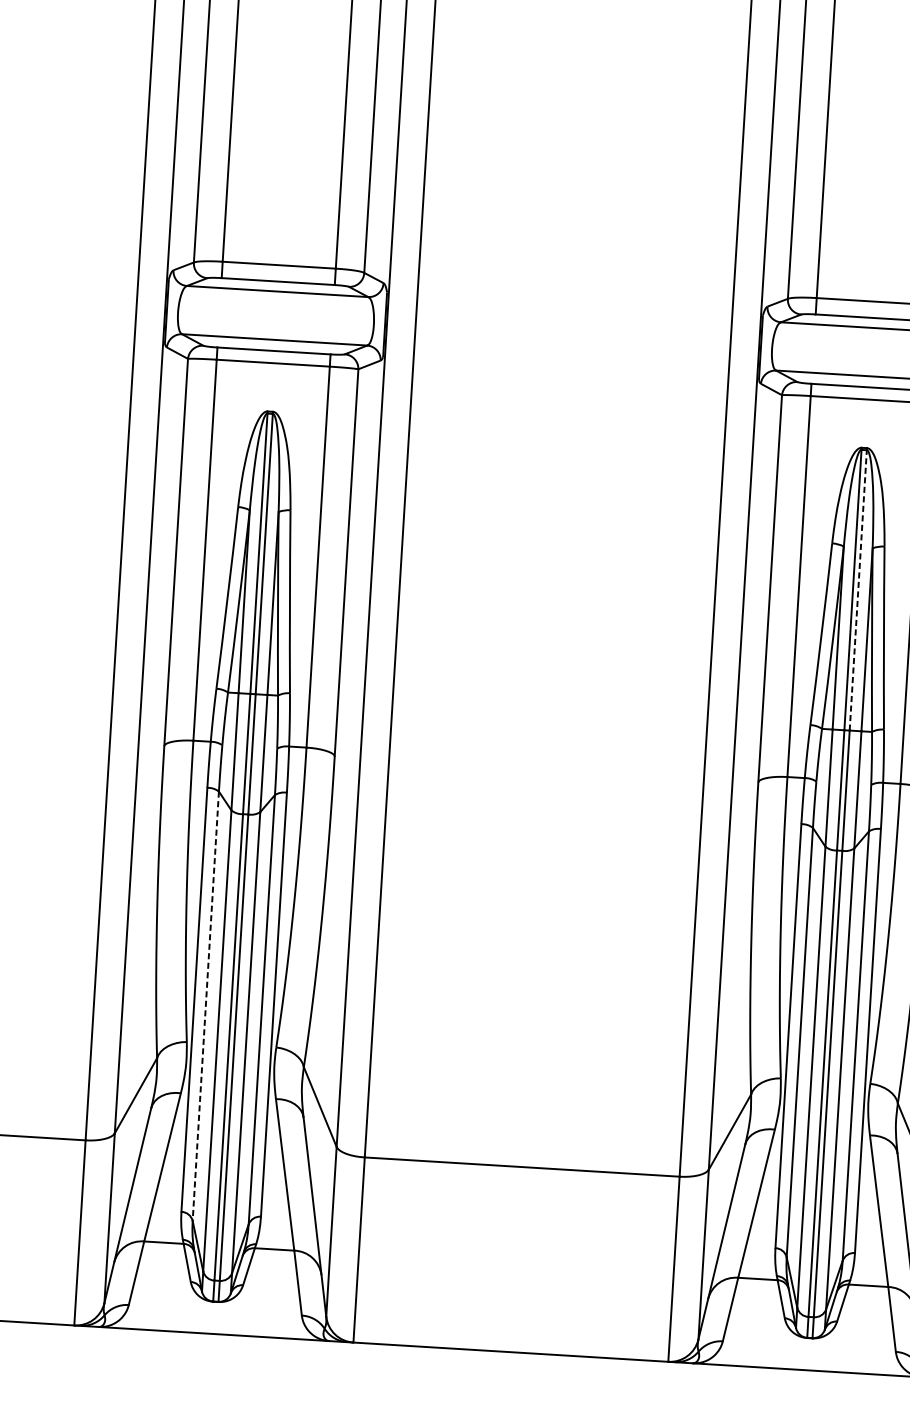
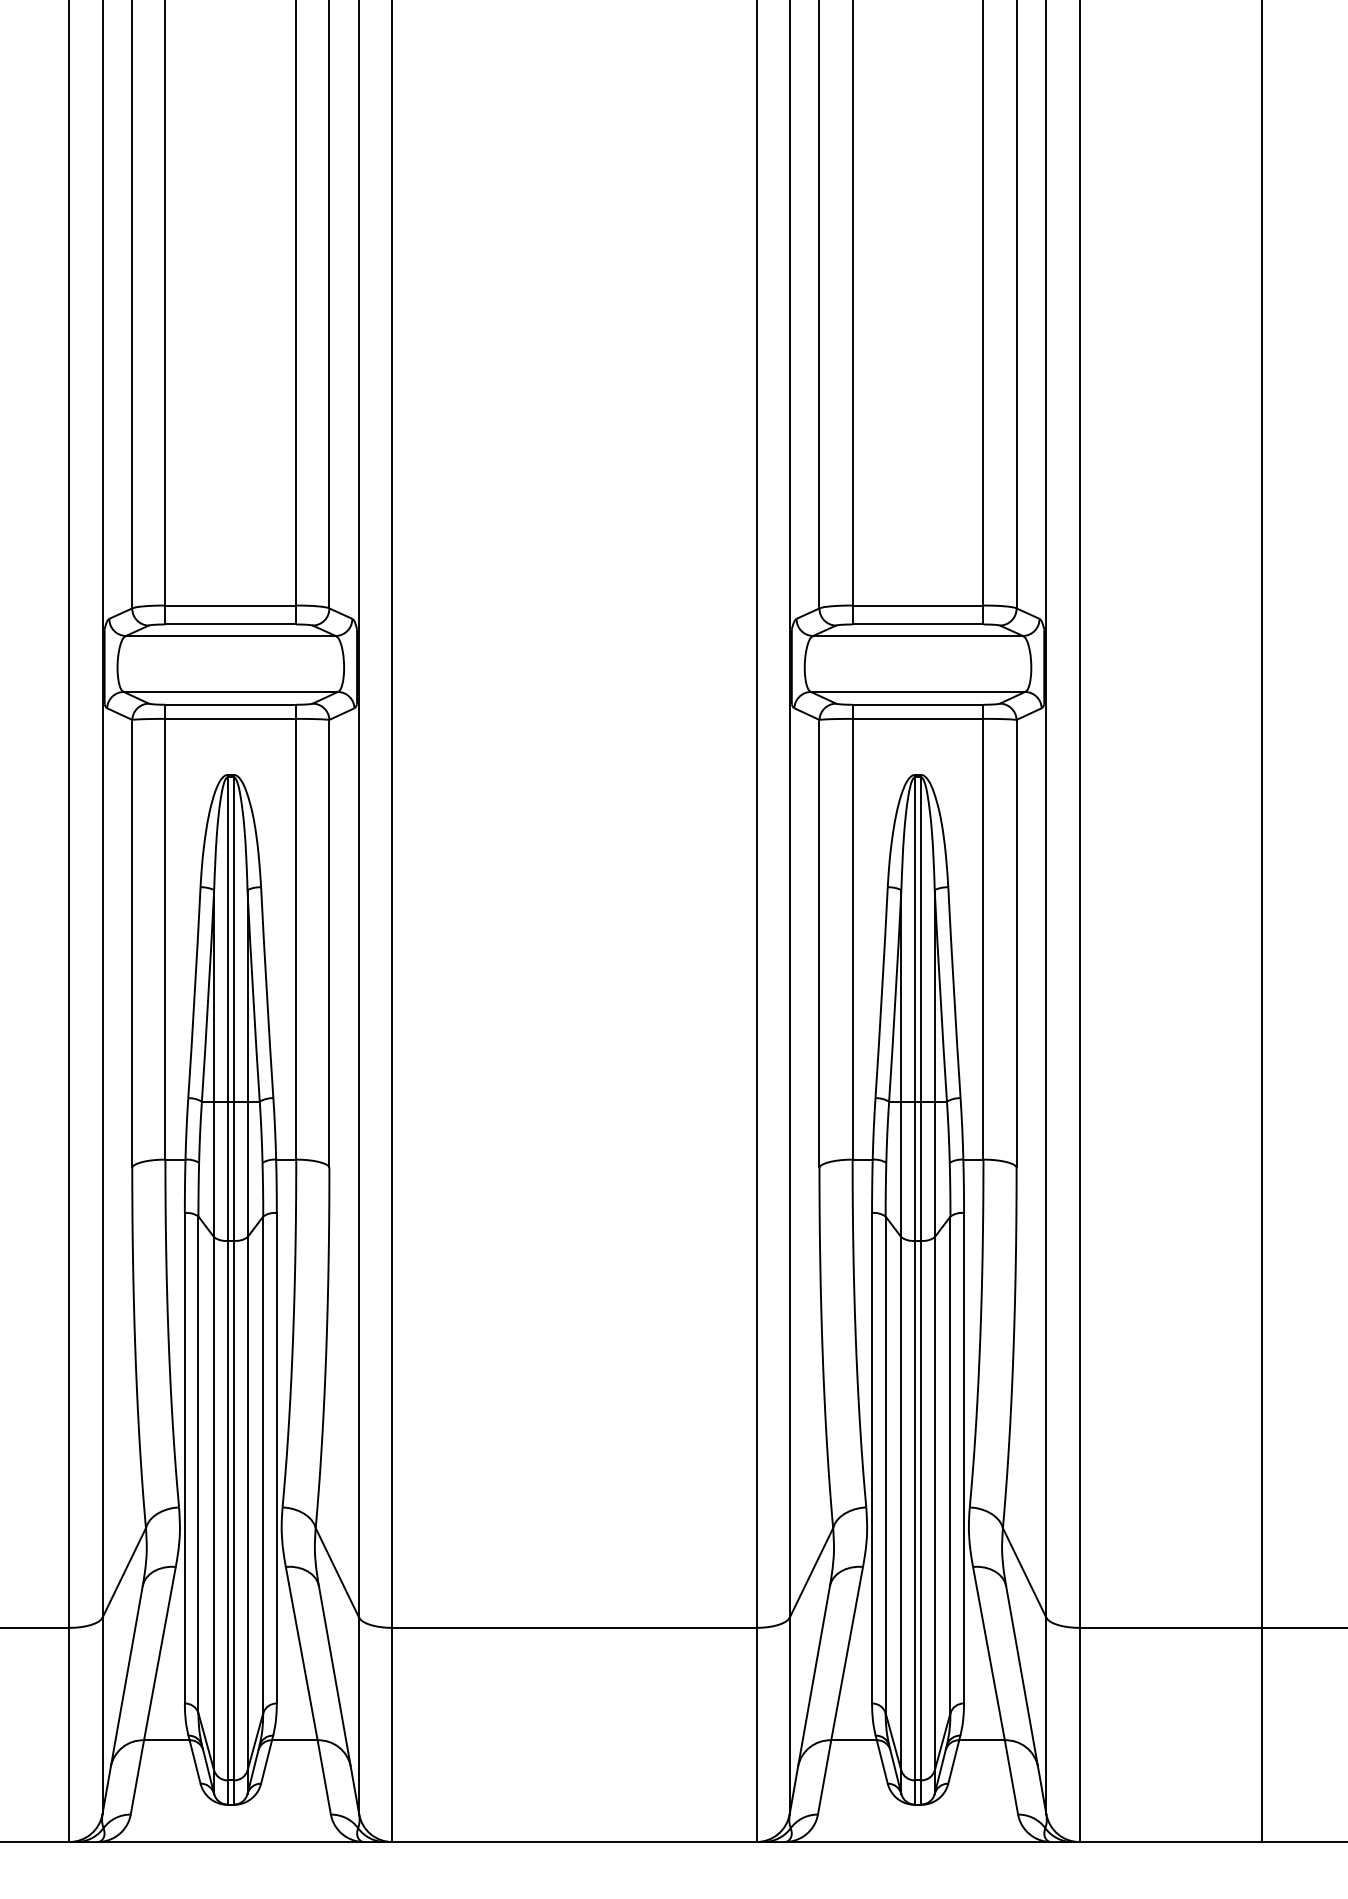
line: (858, 590) -> (921, 939), dashed -> solid
line: (205, 1006) -> (198, 1465), dashed -> solid

